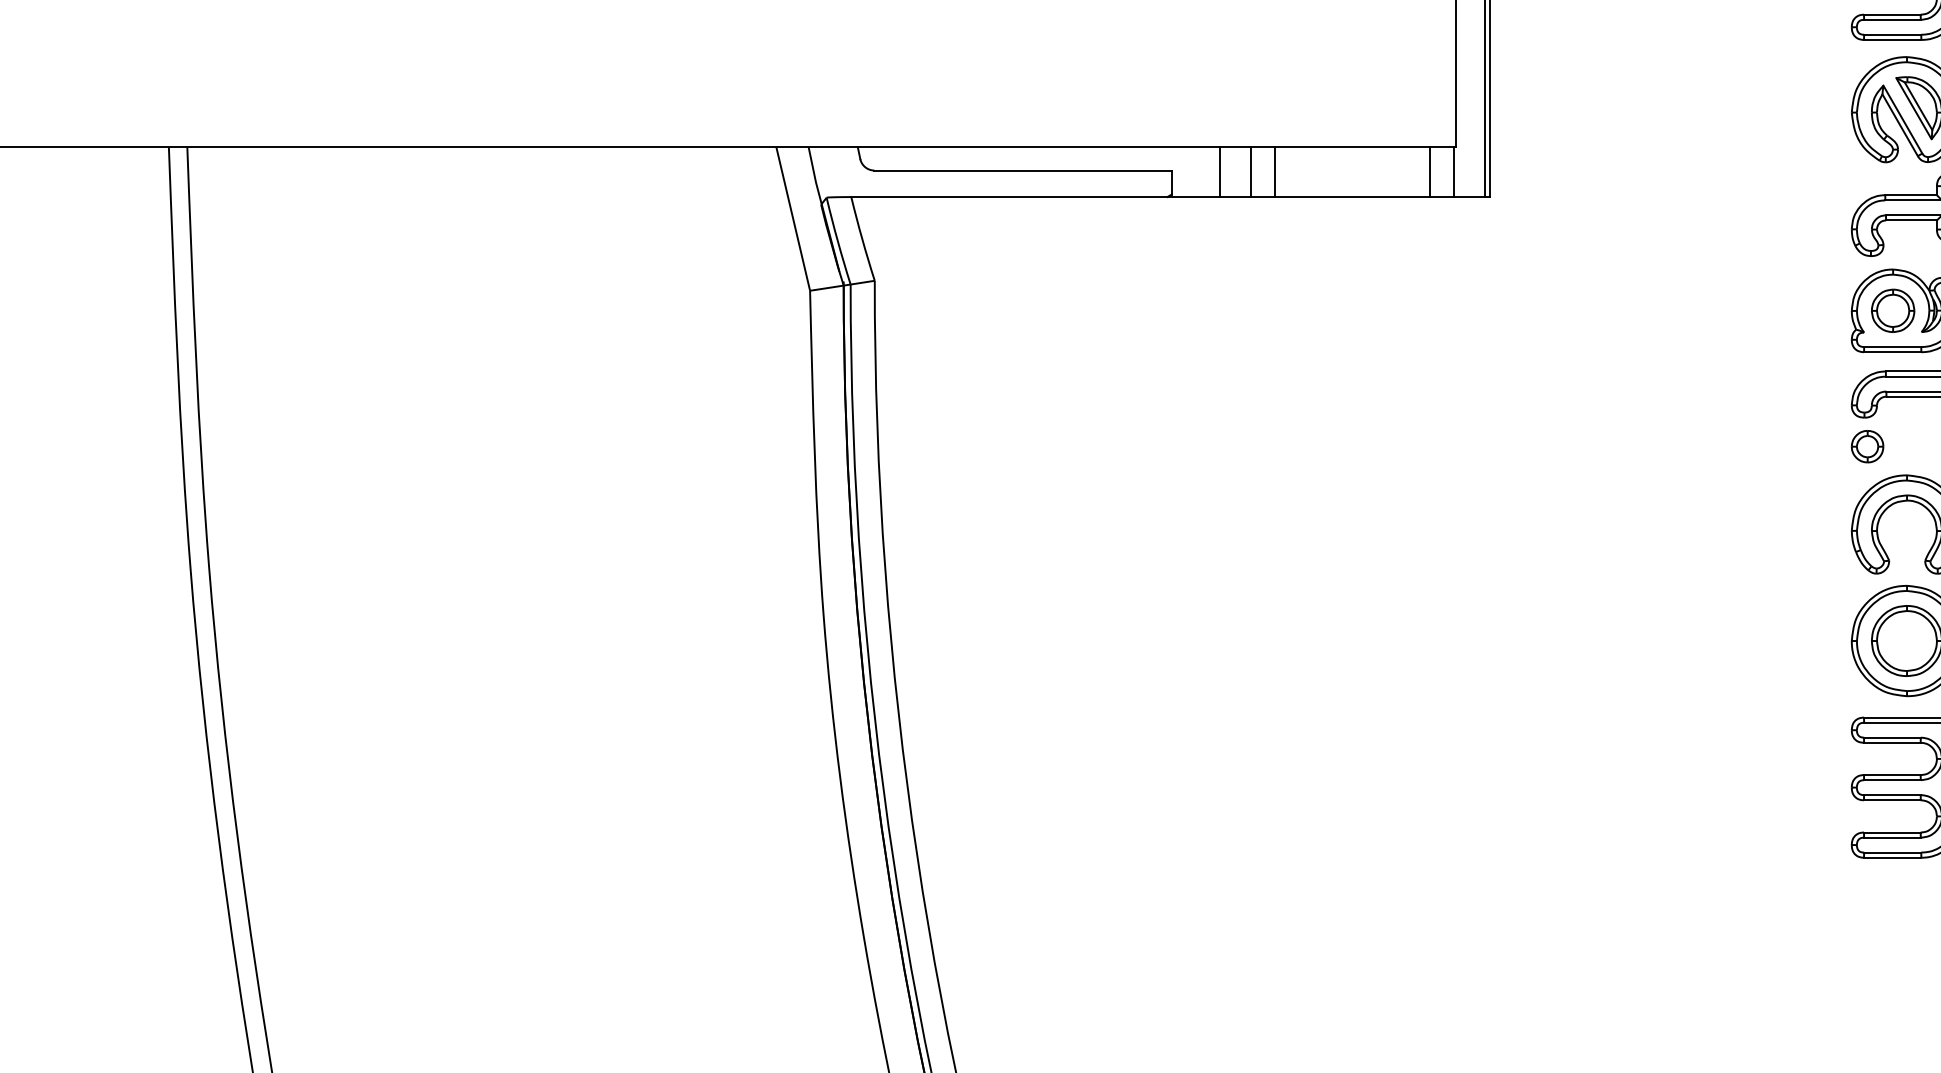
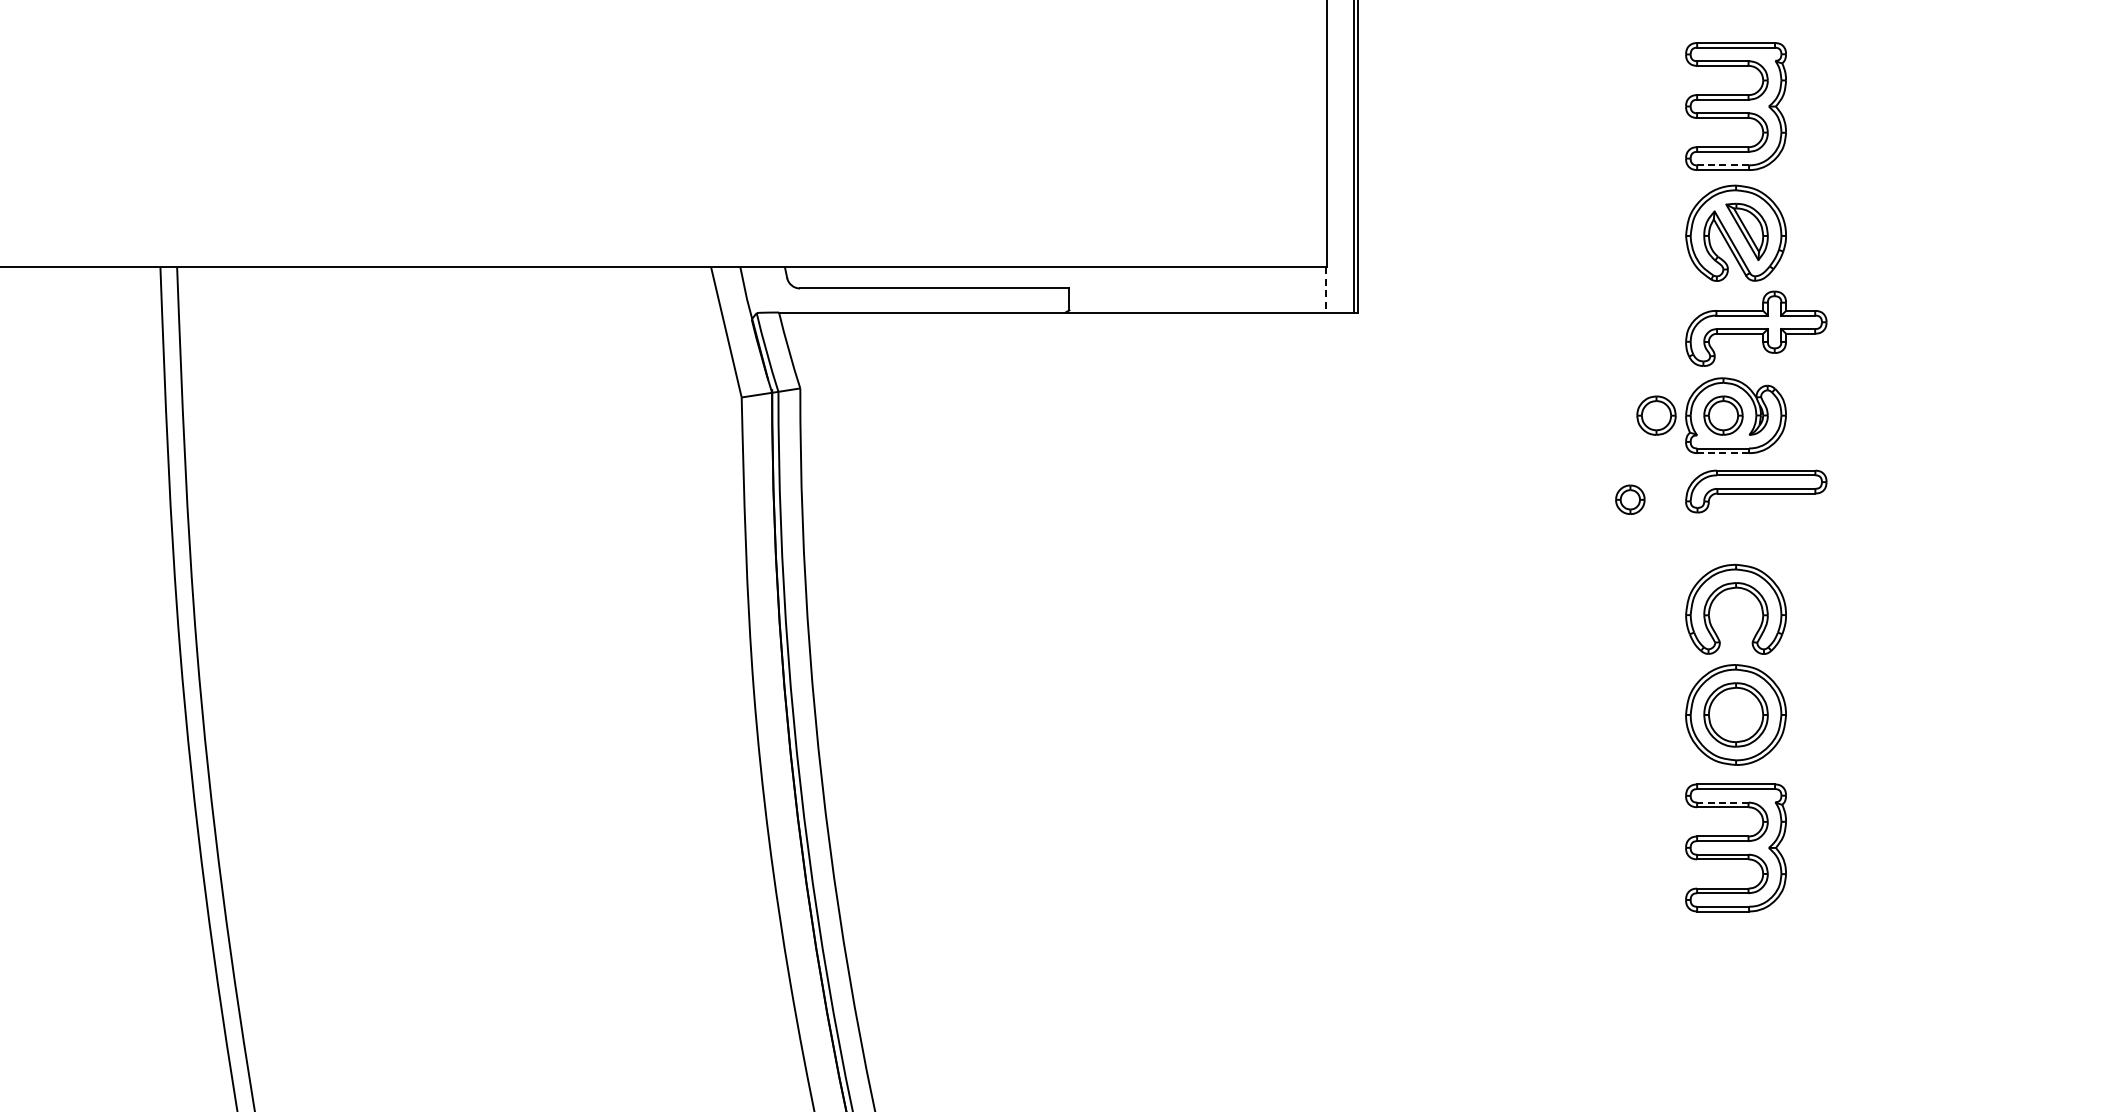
line: (1893, 34) -> (1723, 165), solid -> dashed
line: (1220, 171) -> (1113, 289), removed
line: (1251, 171) -> (1141, 289), removed
line: (1275, 171) -> (1163, 289), removed
line: (1429, 171) -> (1303, 289), removed
line: (1454, 172) -> (1325, 290), solid -> dashed
part: (1819, 310) -> (1656, 415), added
line: (1893, 352) -> (1723, 453), solid -> dashed
part: (1867, 446) -> (1630, 499), moved
line: (1892, 737) -> (1722, 802), solid -> dashed

